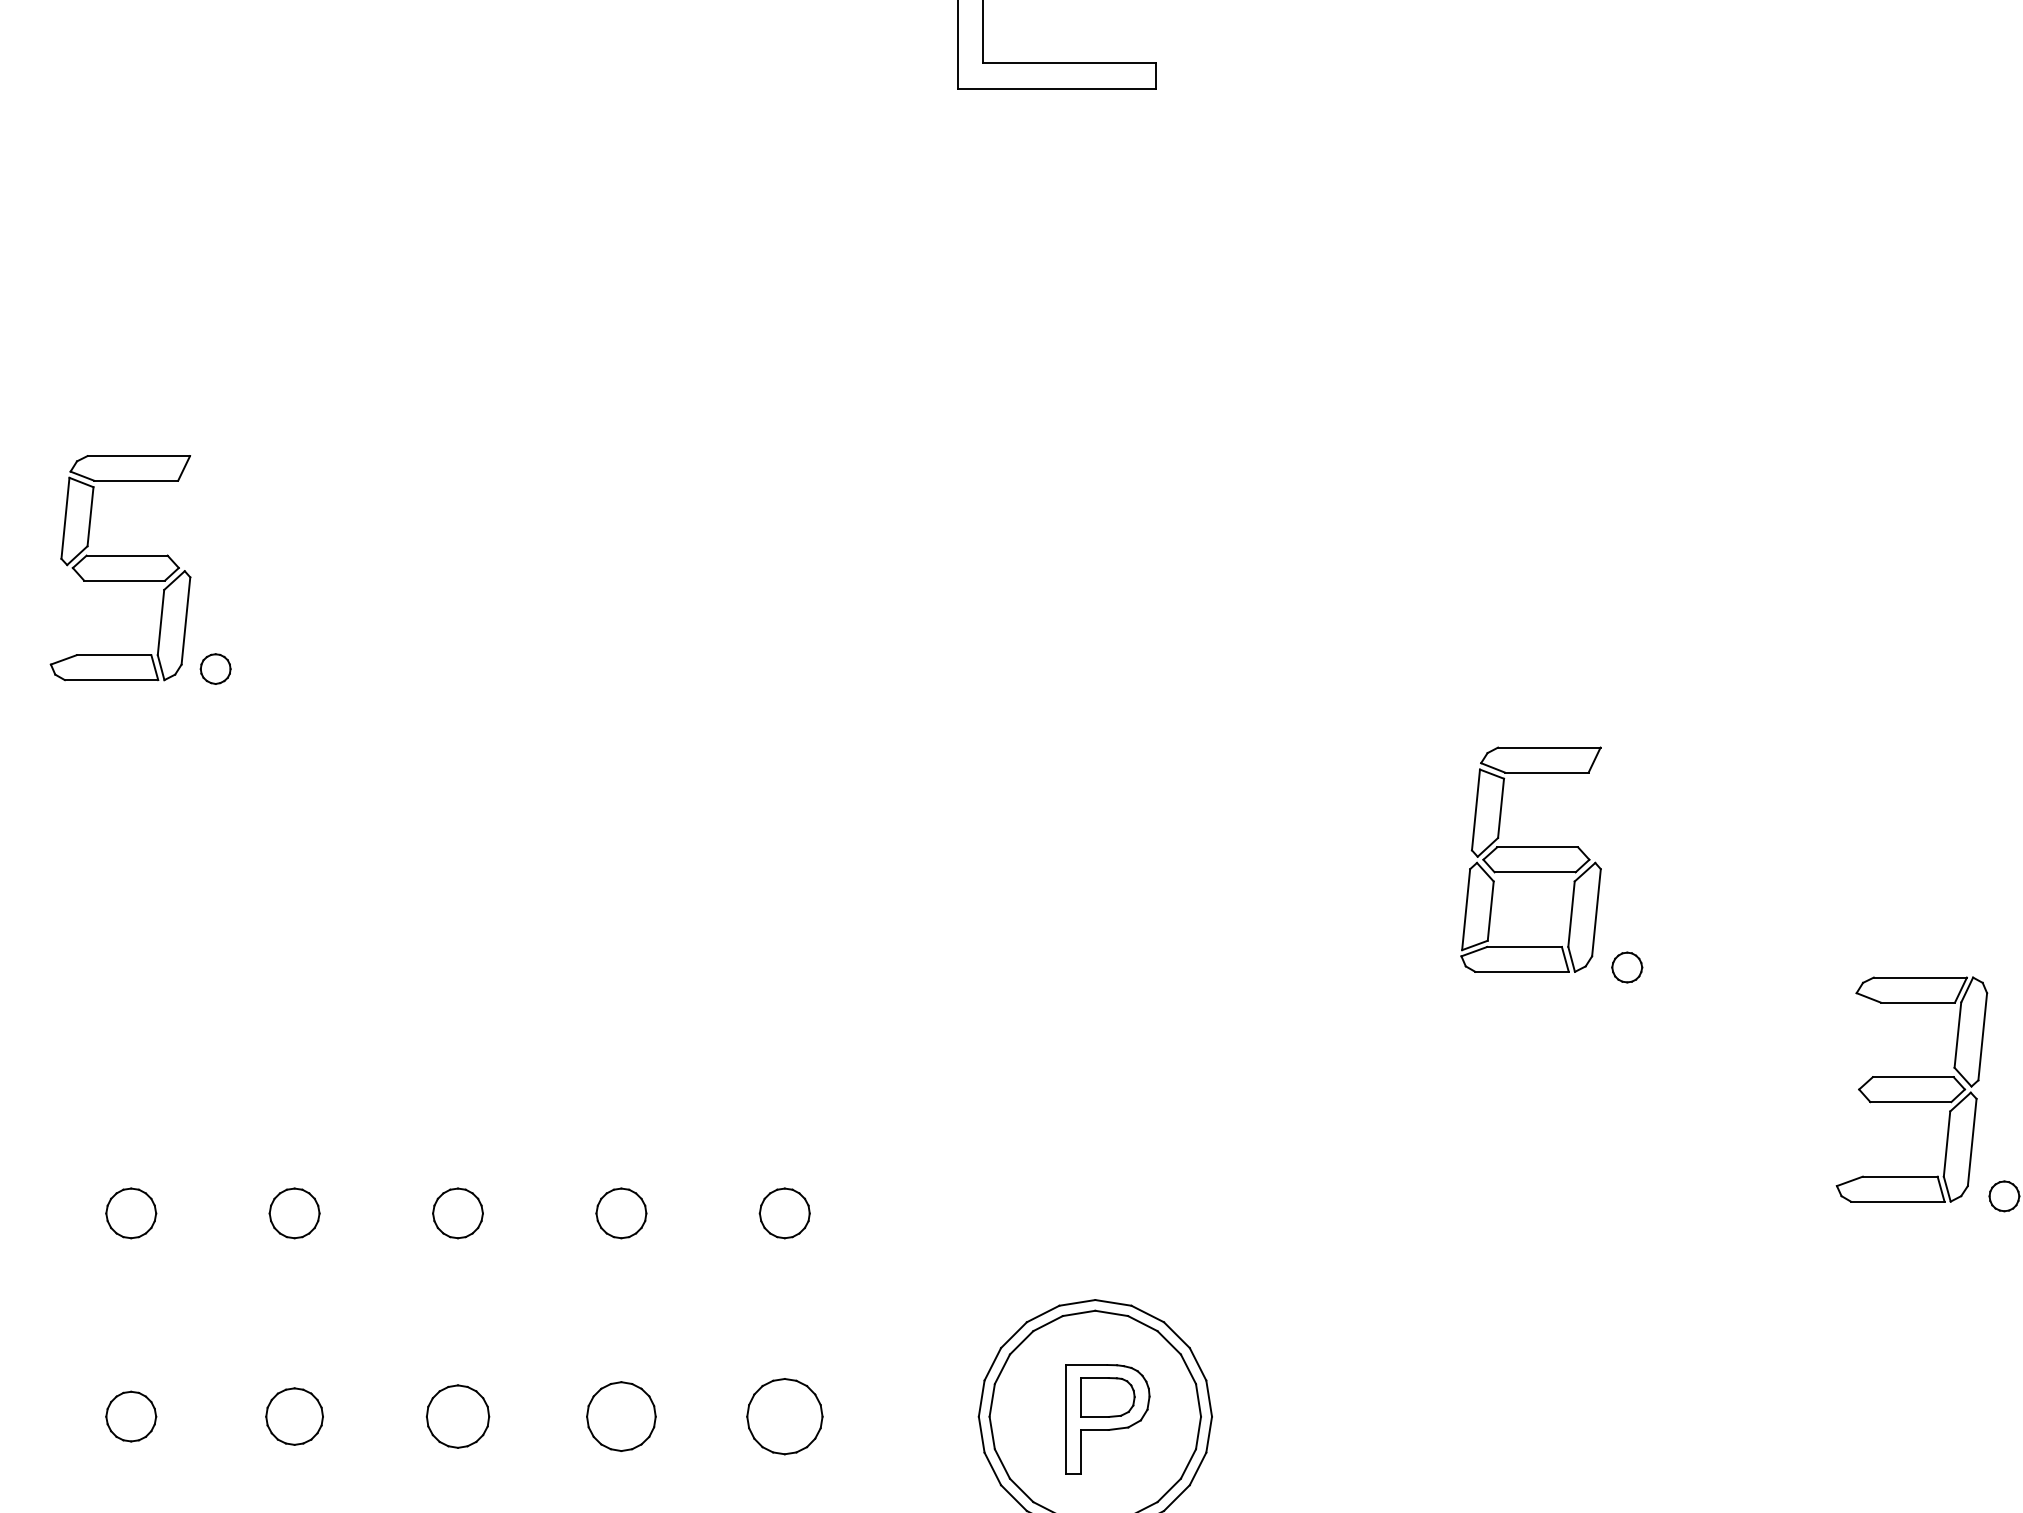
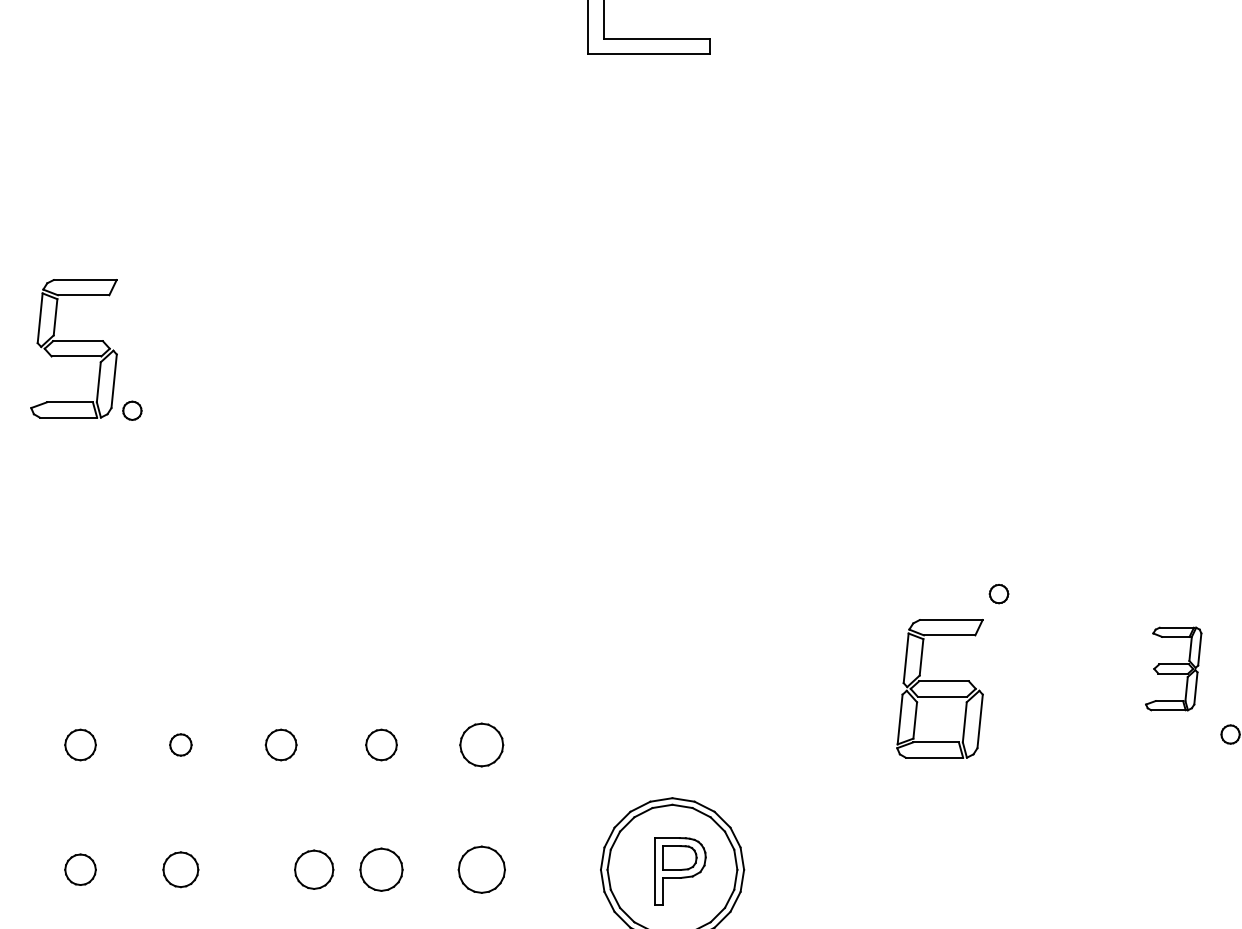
part: (1530, 859) -> (939, 688), moved
part: (1911, 1088) -> (1173, 668), size x0.6
part: (294, 1212) -> (180, 744), size x0.7
part: (784, 1212) -> (481, 744), size x1.4
part: (458, 1416) -> (314, 869), moved

